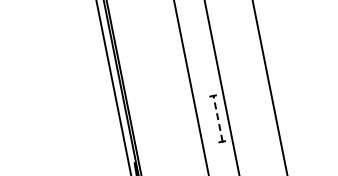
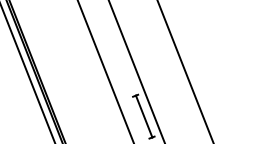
line: (217, 118) -> (143, 116), dashed -> solid

